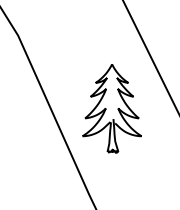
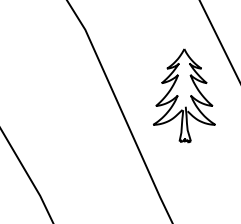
part: (112, 108) -> (184, 95), moved

